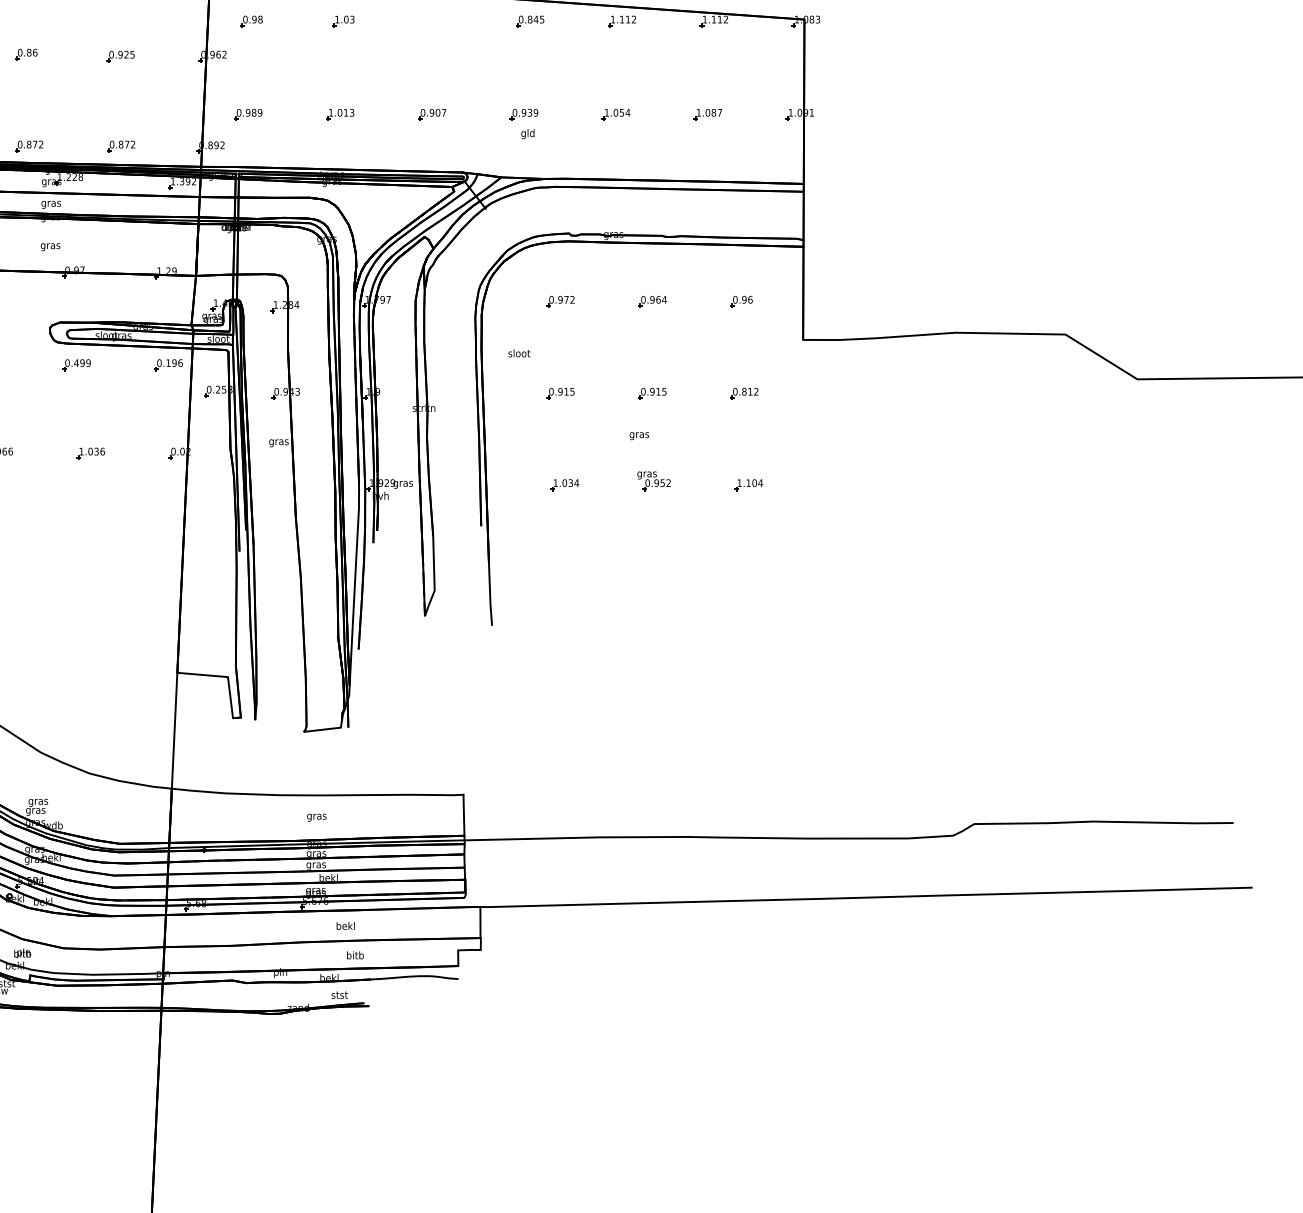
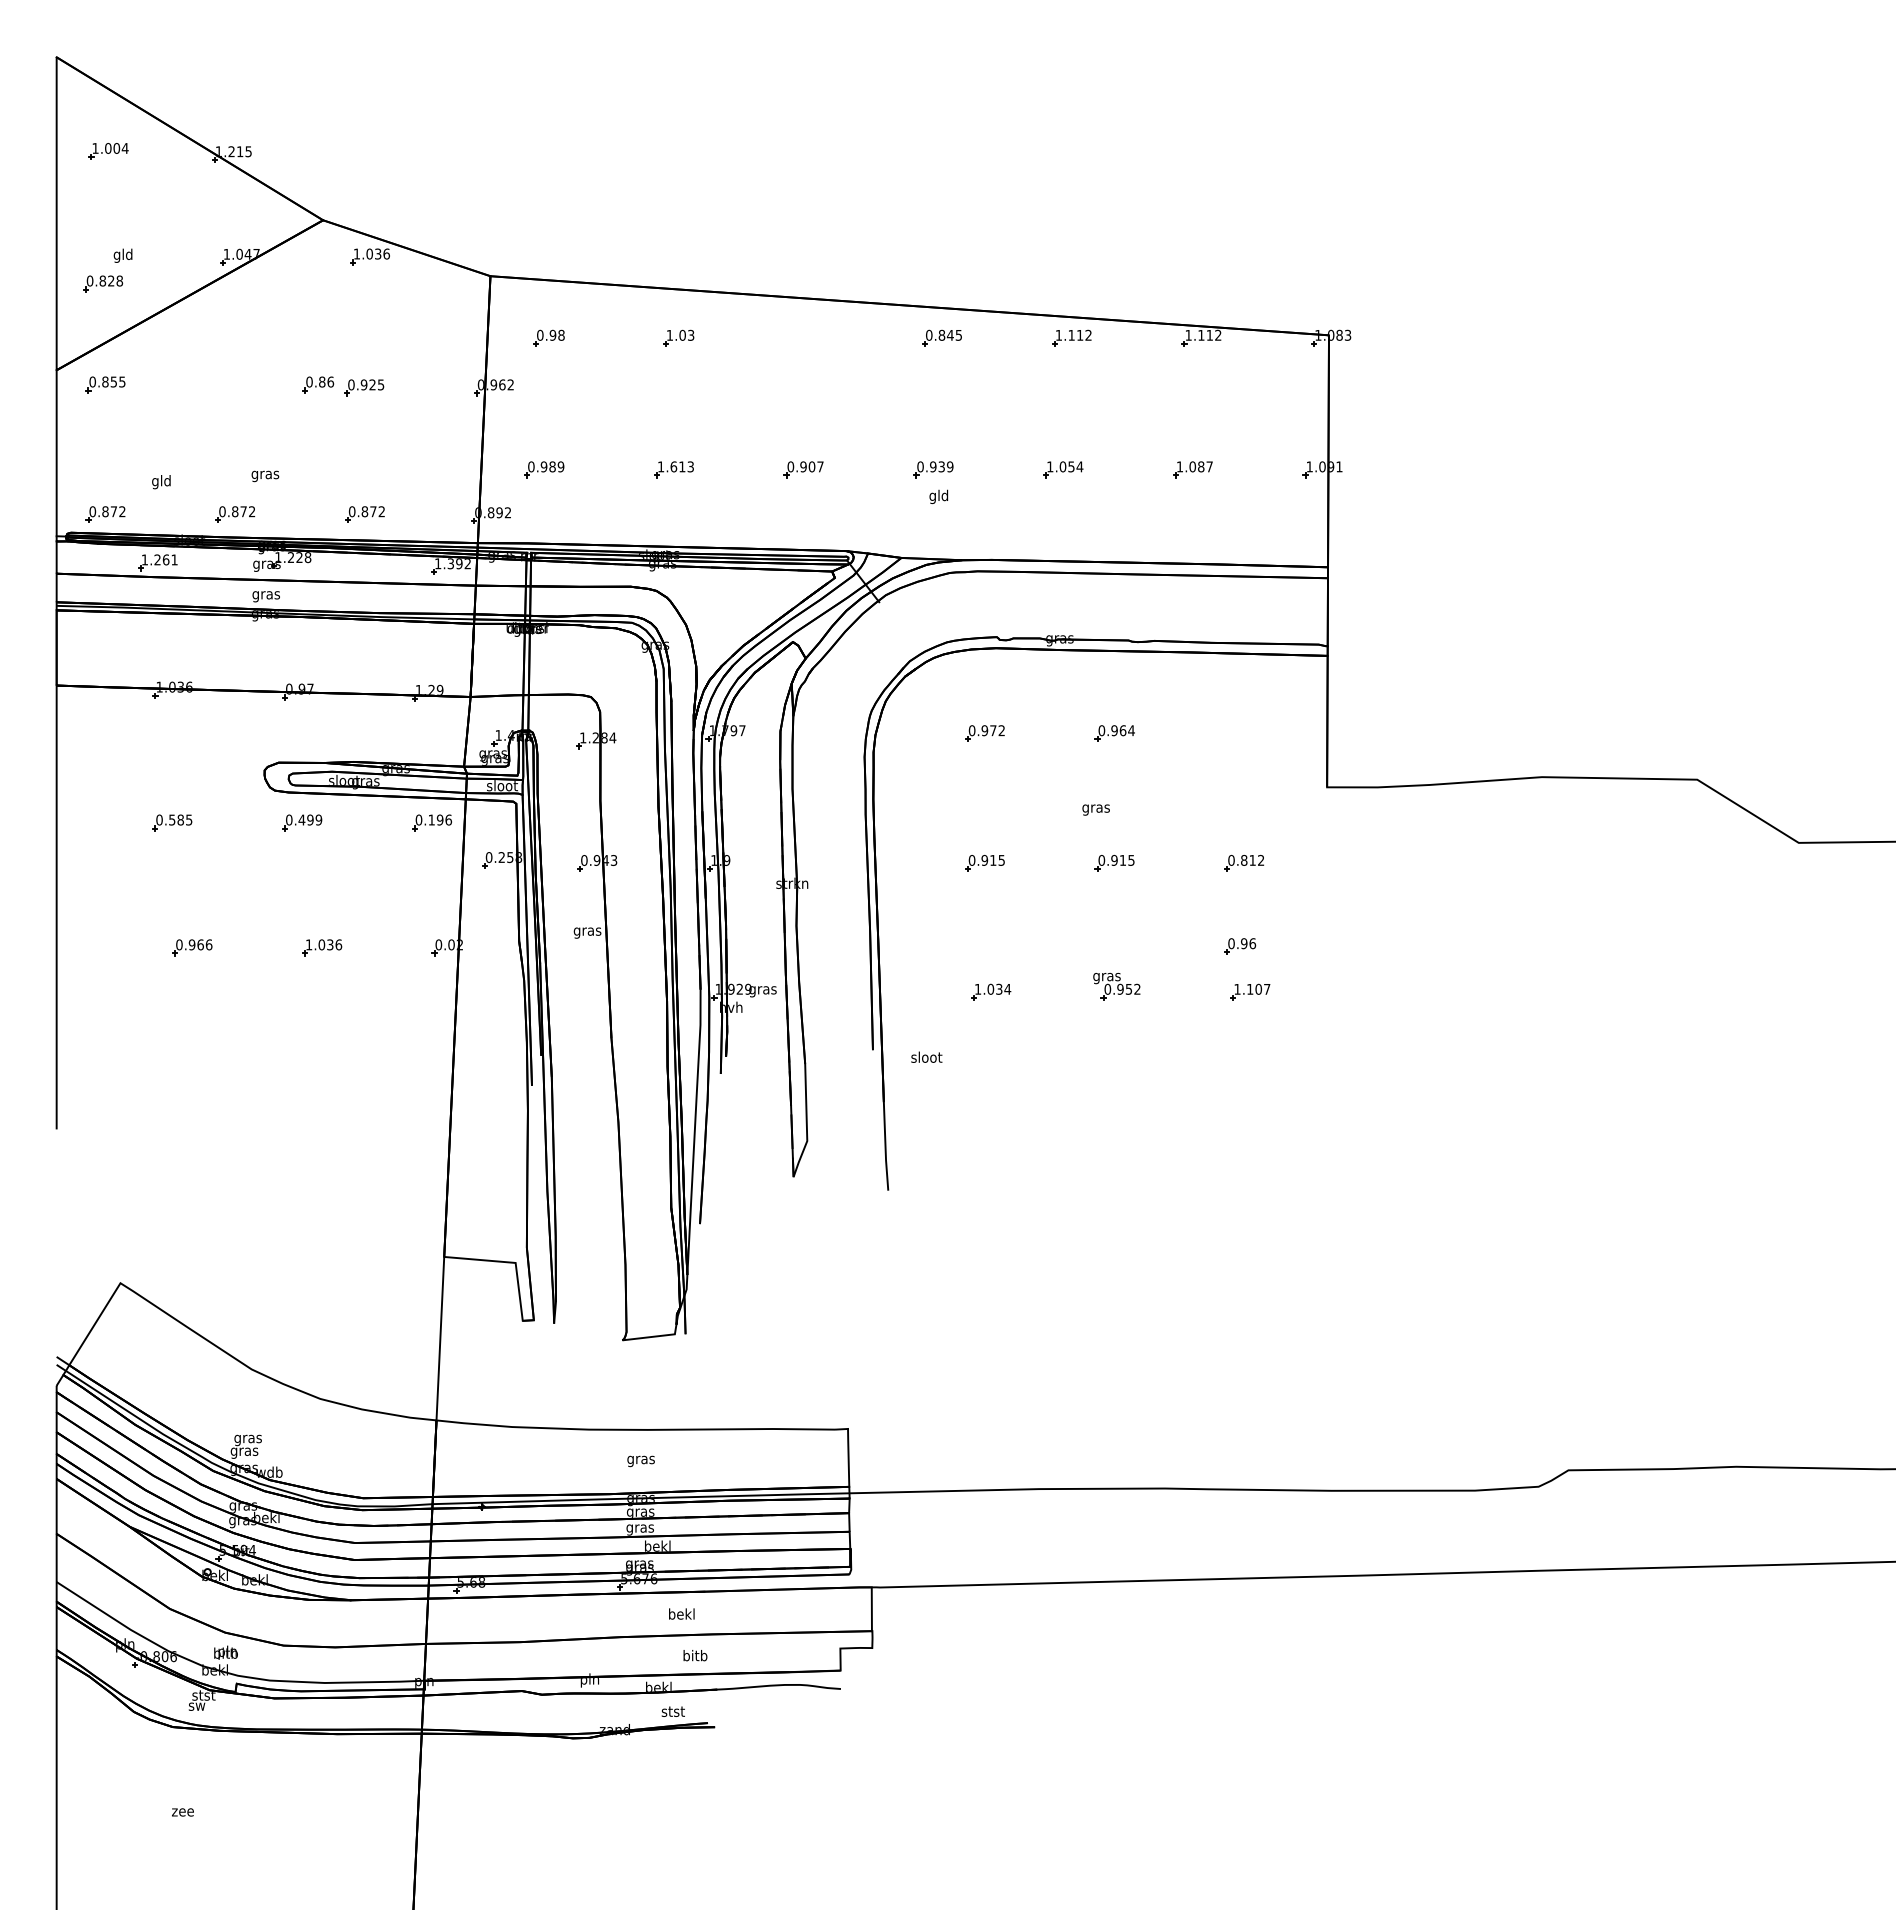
part: (26, 54) -> (318, 384), moved
text: (339, 112) -> (673, 466), 1.013 -> 1.613
text: (50, 247) -> (265, 476), moved
part: (741, 301) -> (1240, 946), moved
text: (519, 352) -> (926, 1056), moved
text: (638, 435) -> (1095, 809), moved
text: (760, 483) -> (1266, 989), 1.104 -> 1.107

